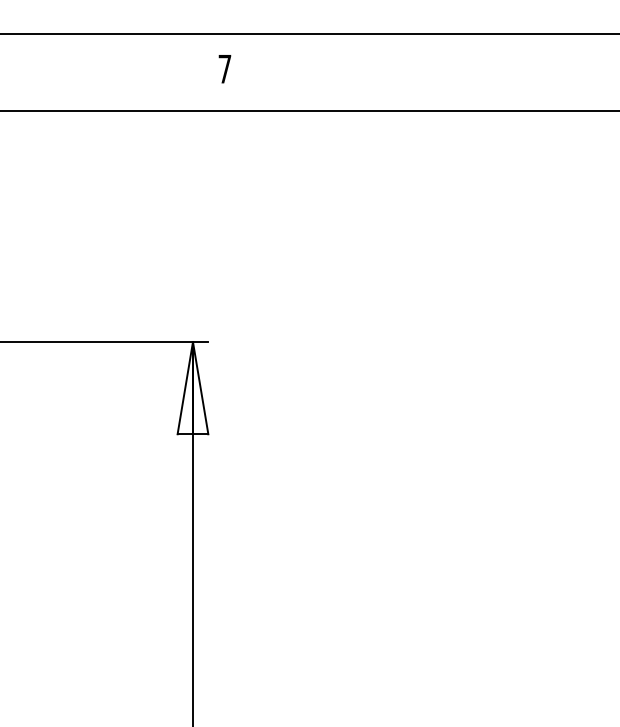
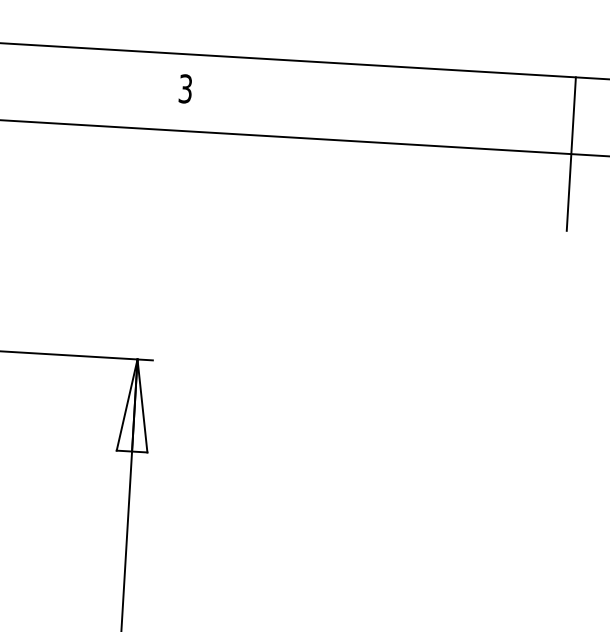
text: (224, 68) -> (185, 88), 7 -> 3
line: (613, 111) -> (570, 154), added

